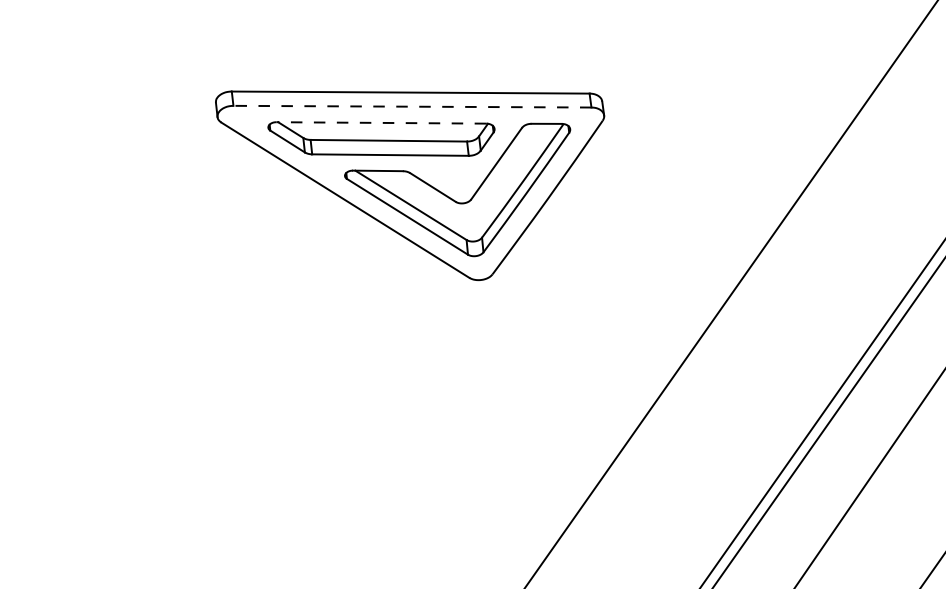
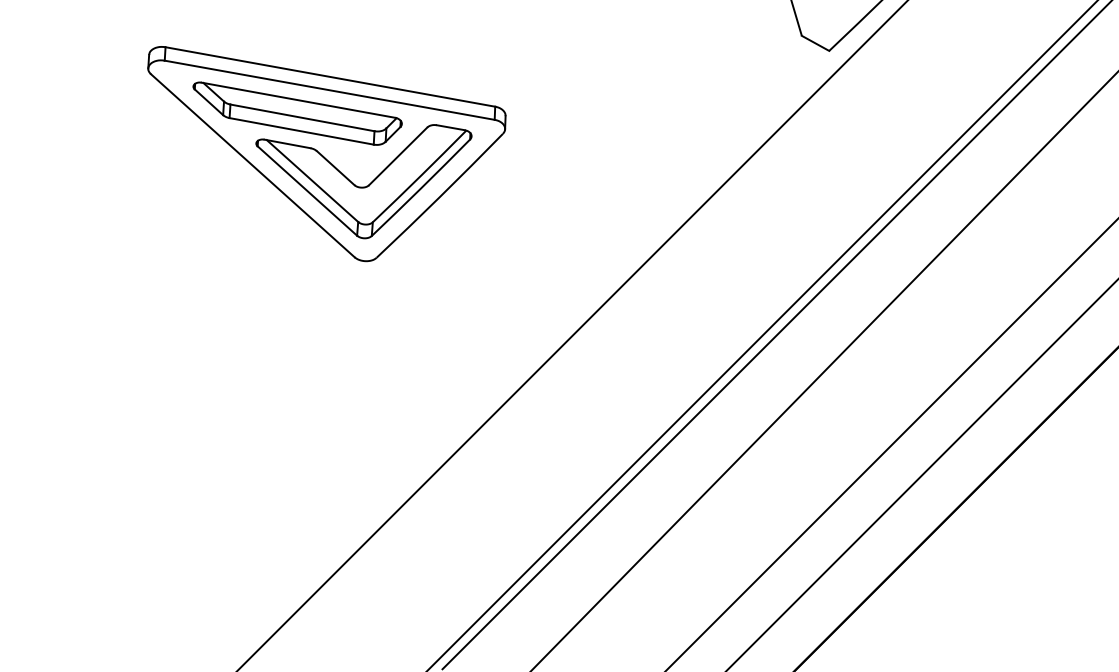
line: (412, 106) -> (329, 90), dashed -> solid
line: (380, 123) -> (297, 100), dashed -> solid

